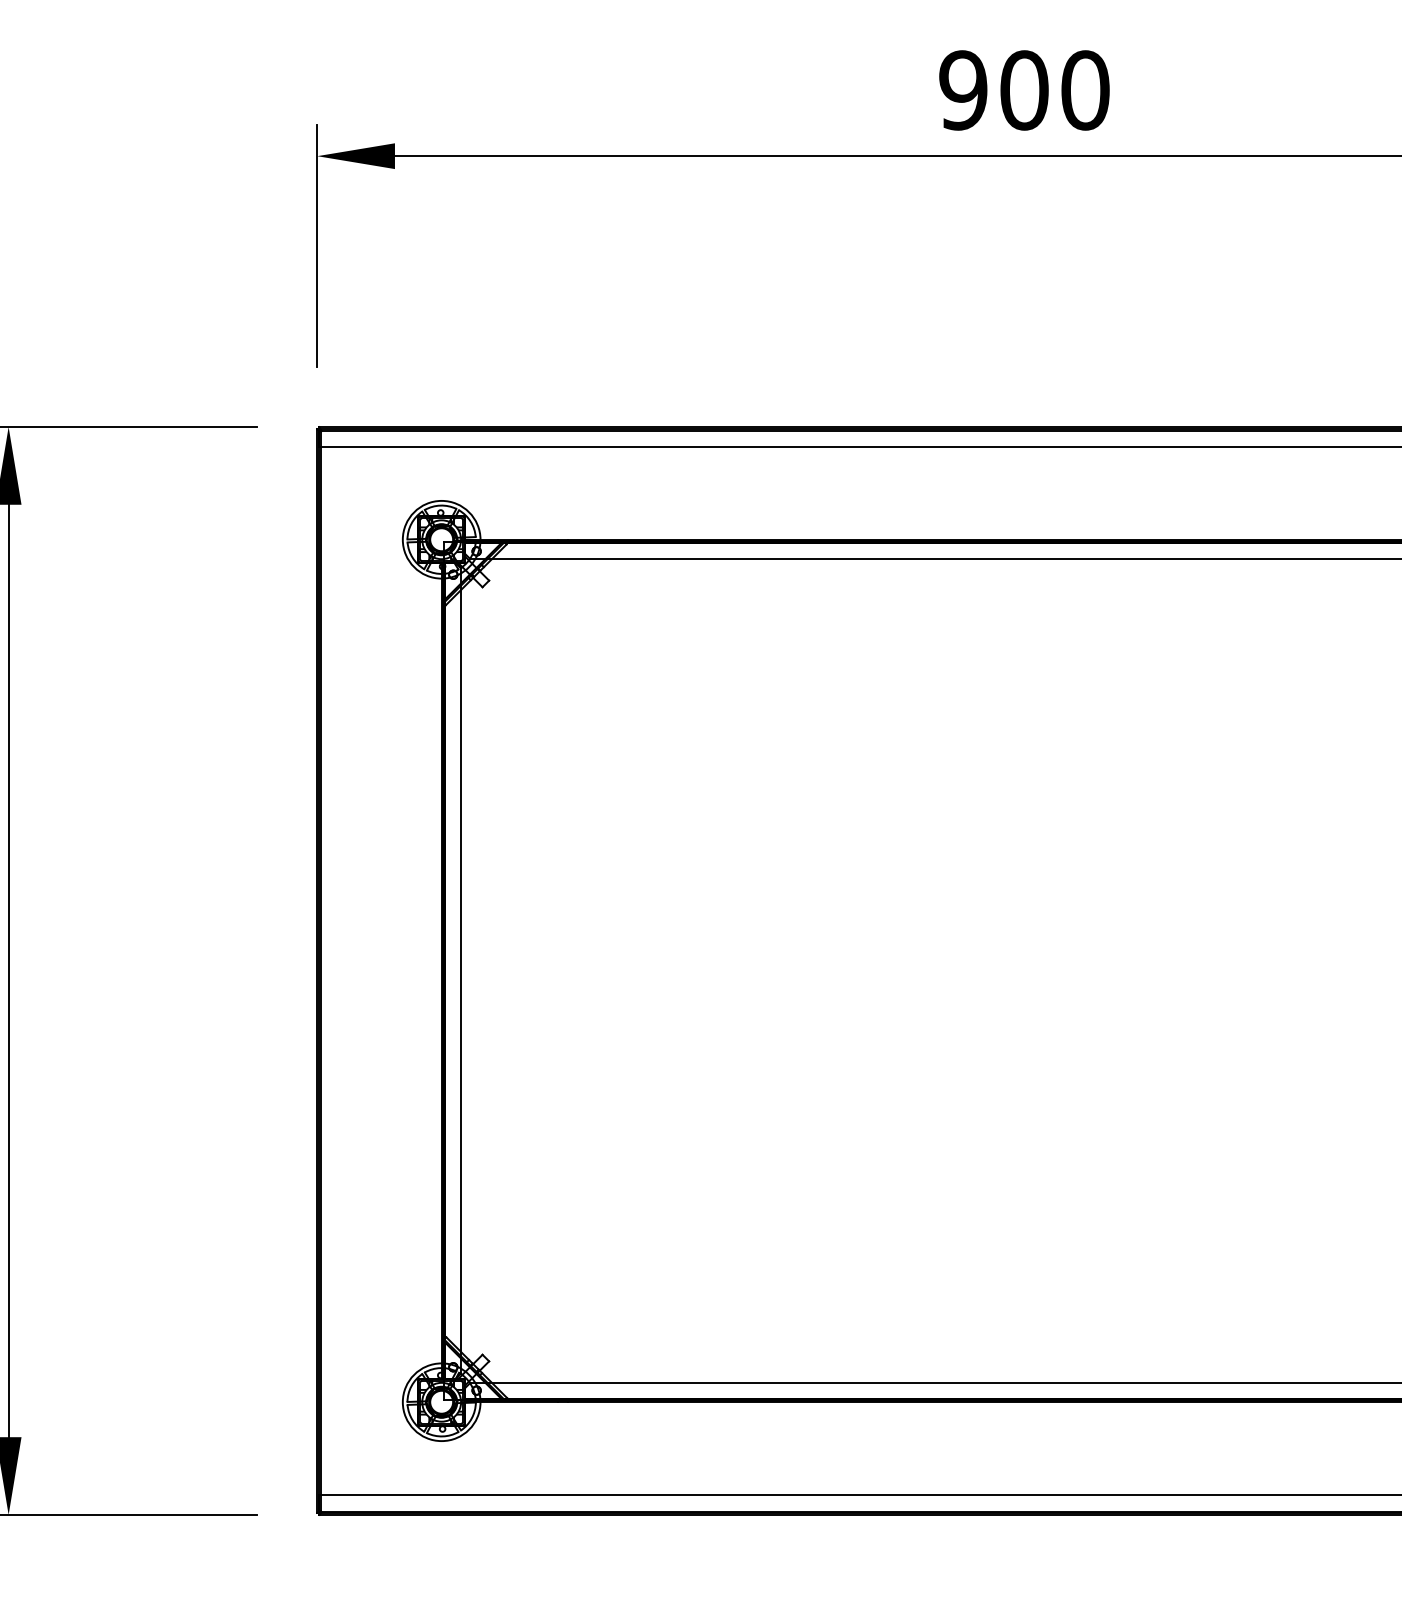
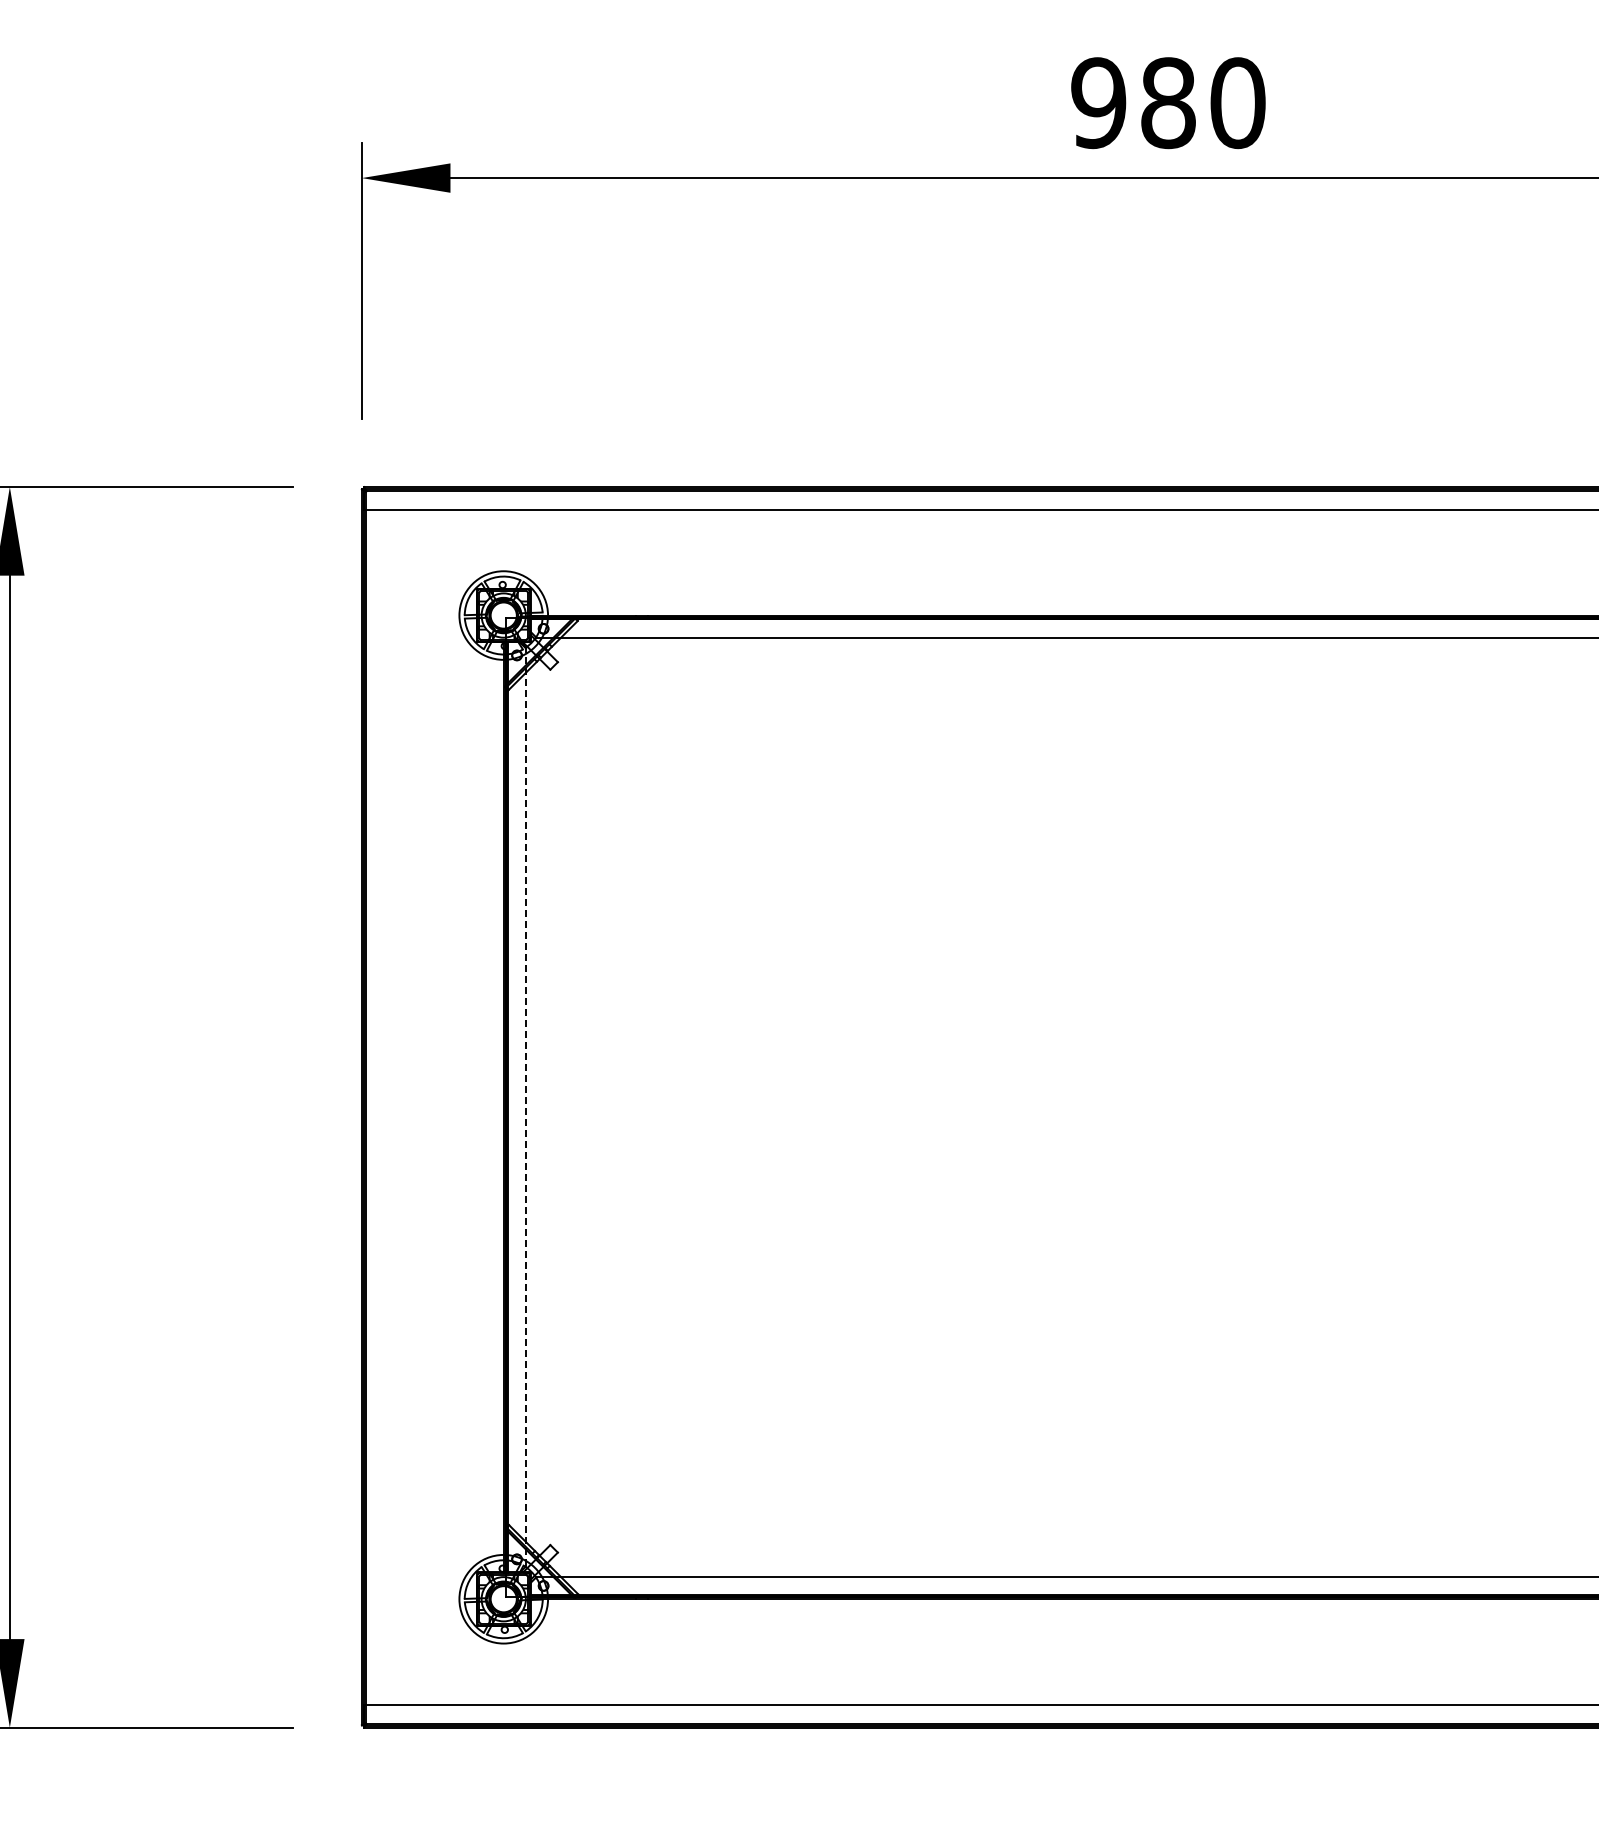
text: (1024, 89) -> (1168, 102), 900 -> 980
line: (460, 970) -> (525, 1106), solid -> dashed

